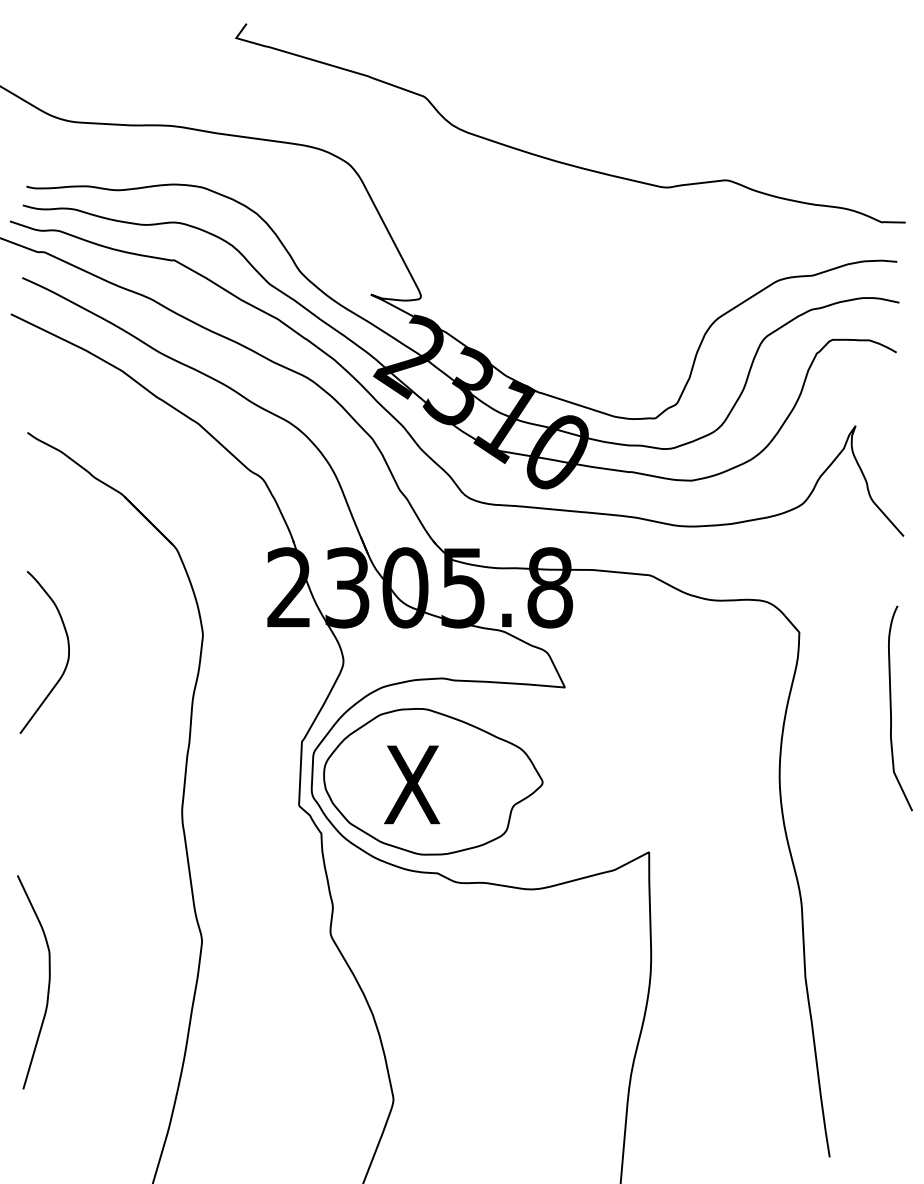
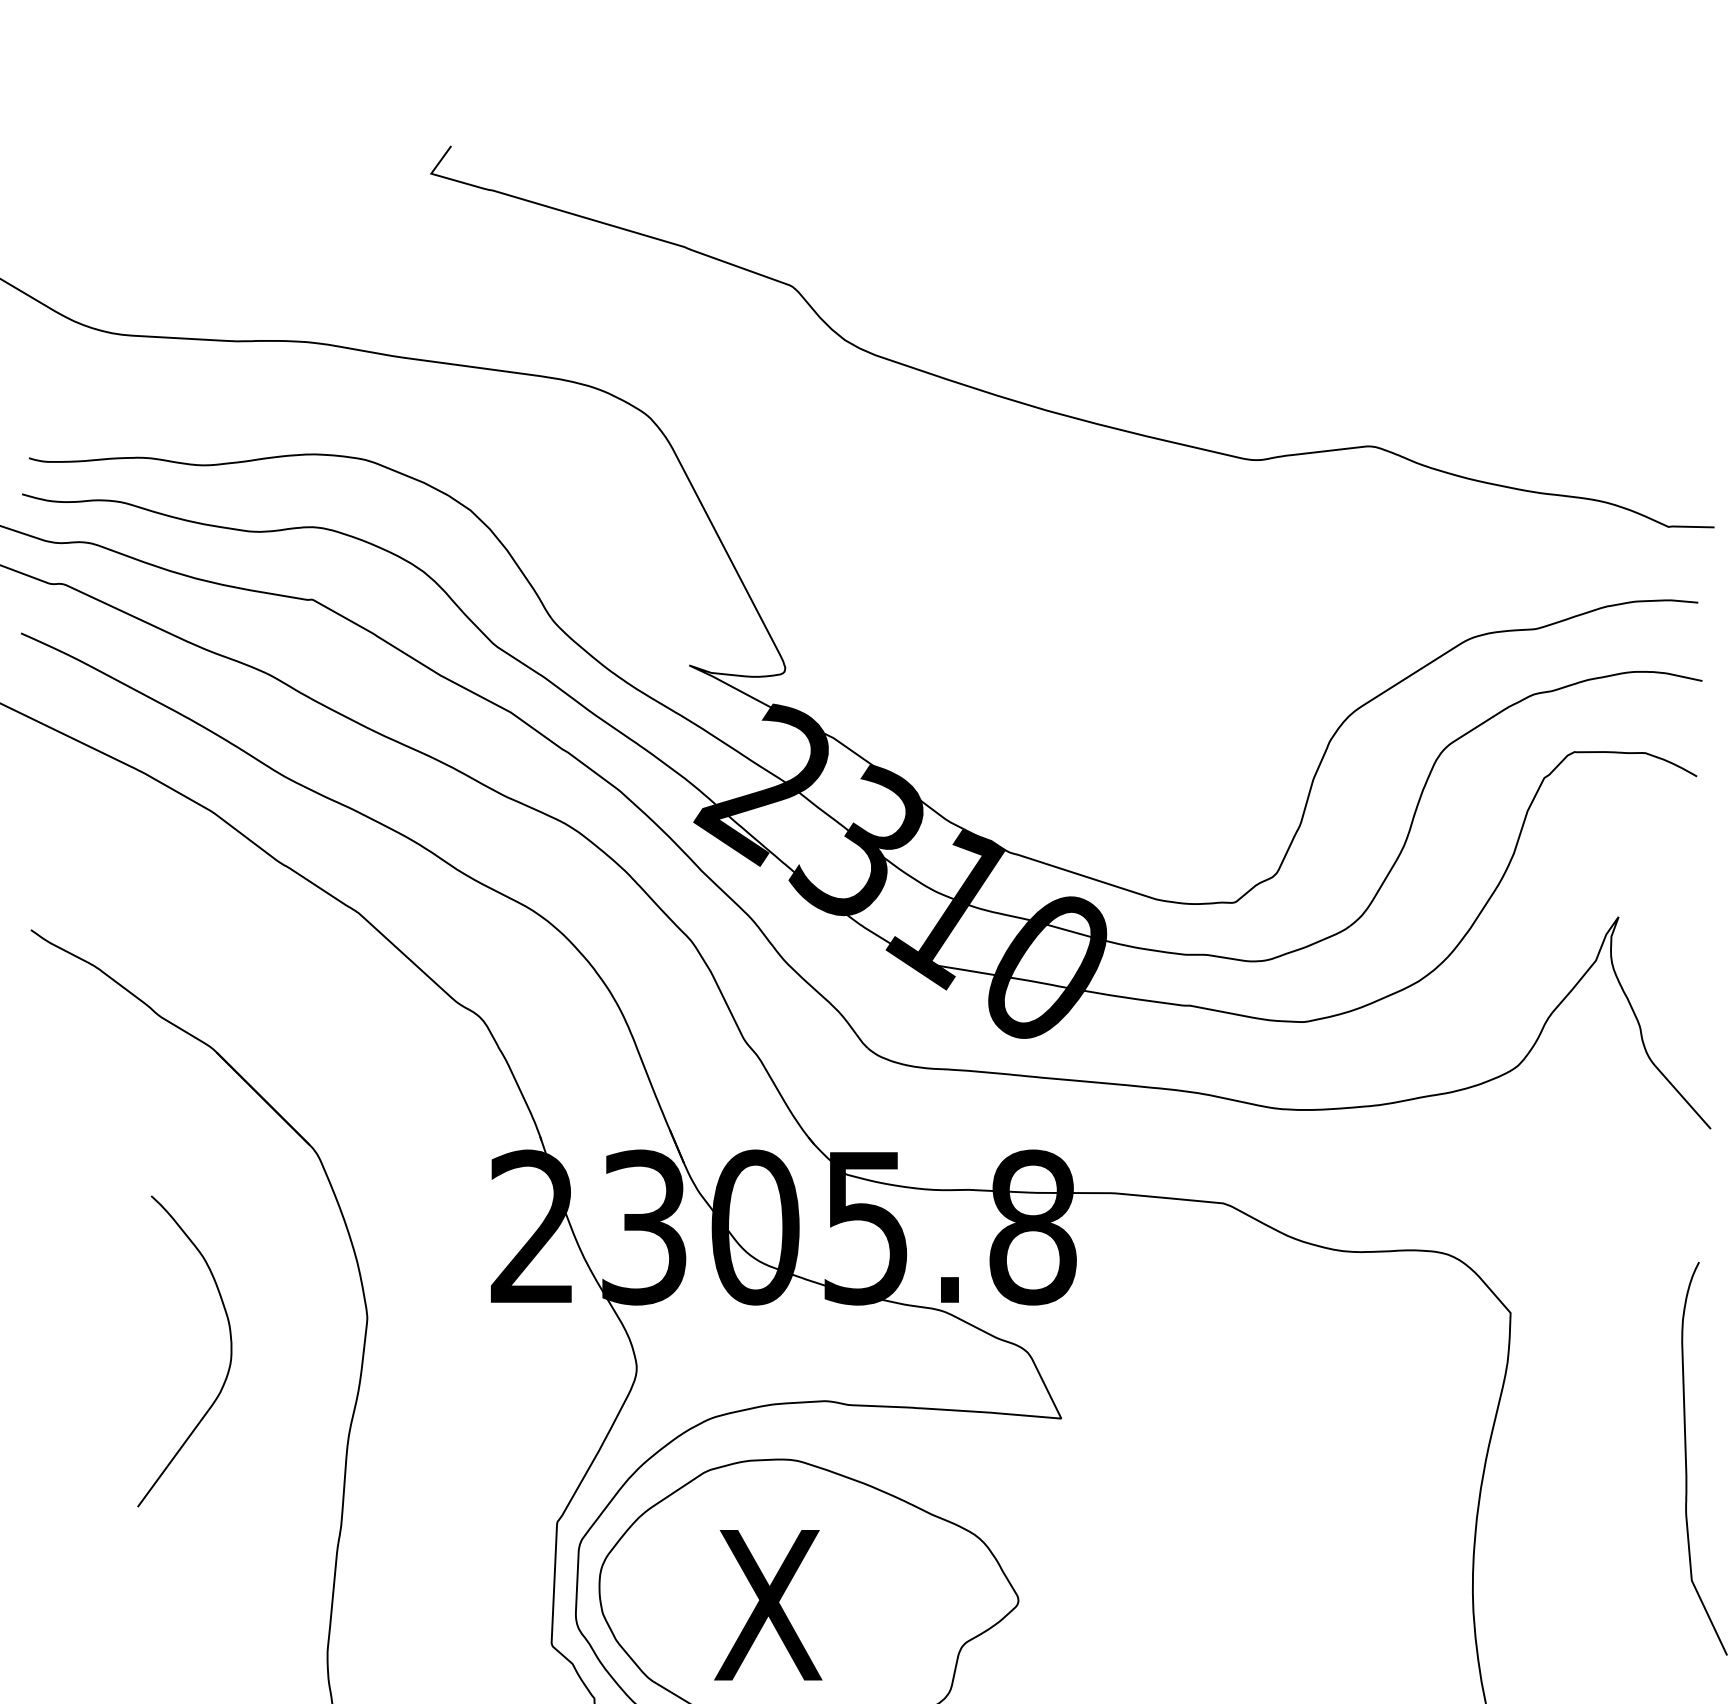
curve: (67, 657) -> (228, 1361), moved

